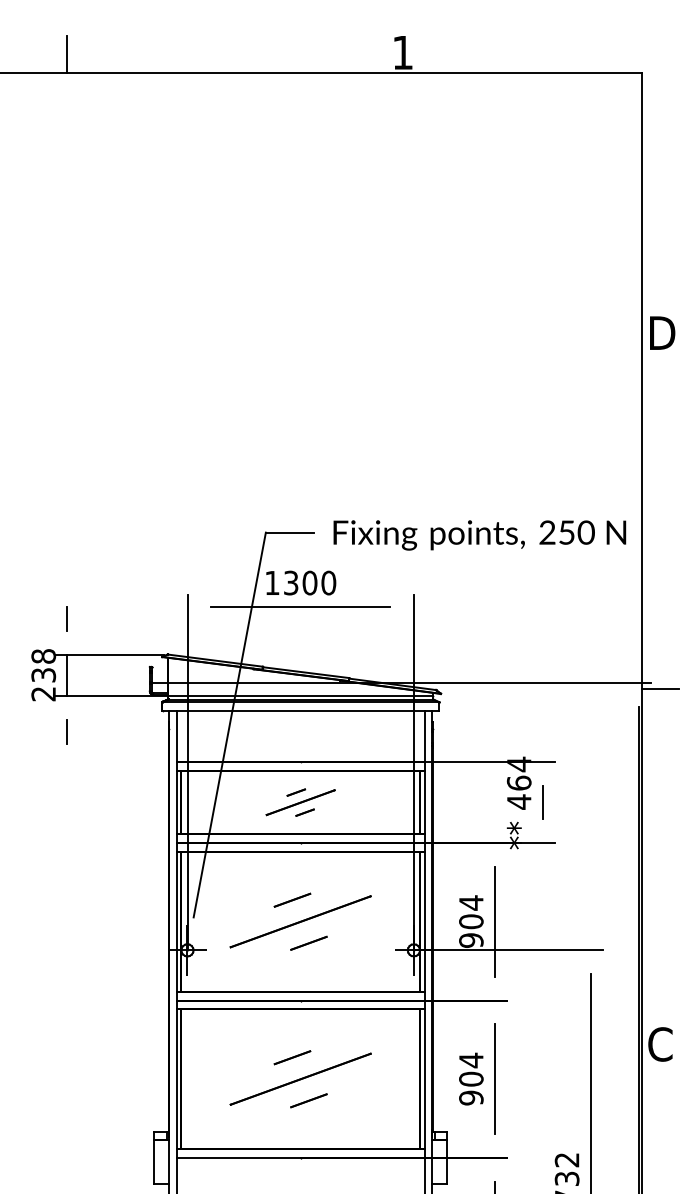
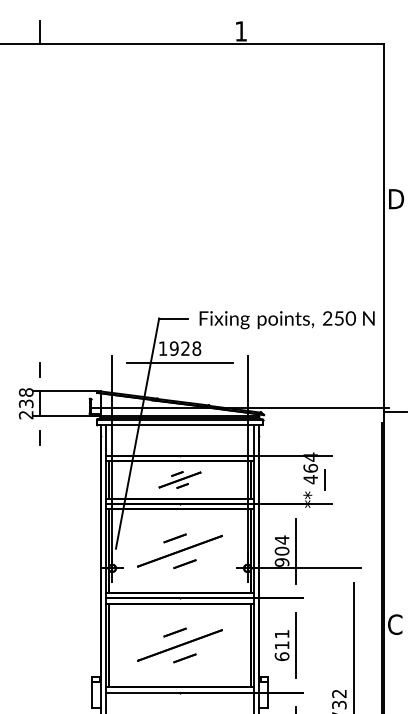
text: (309, 582) -> (185, 348), 1300 -> 1928
text: (470, 1079) -> (281, 645), 904 -> 611

